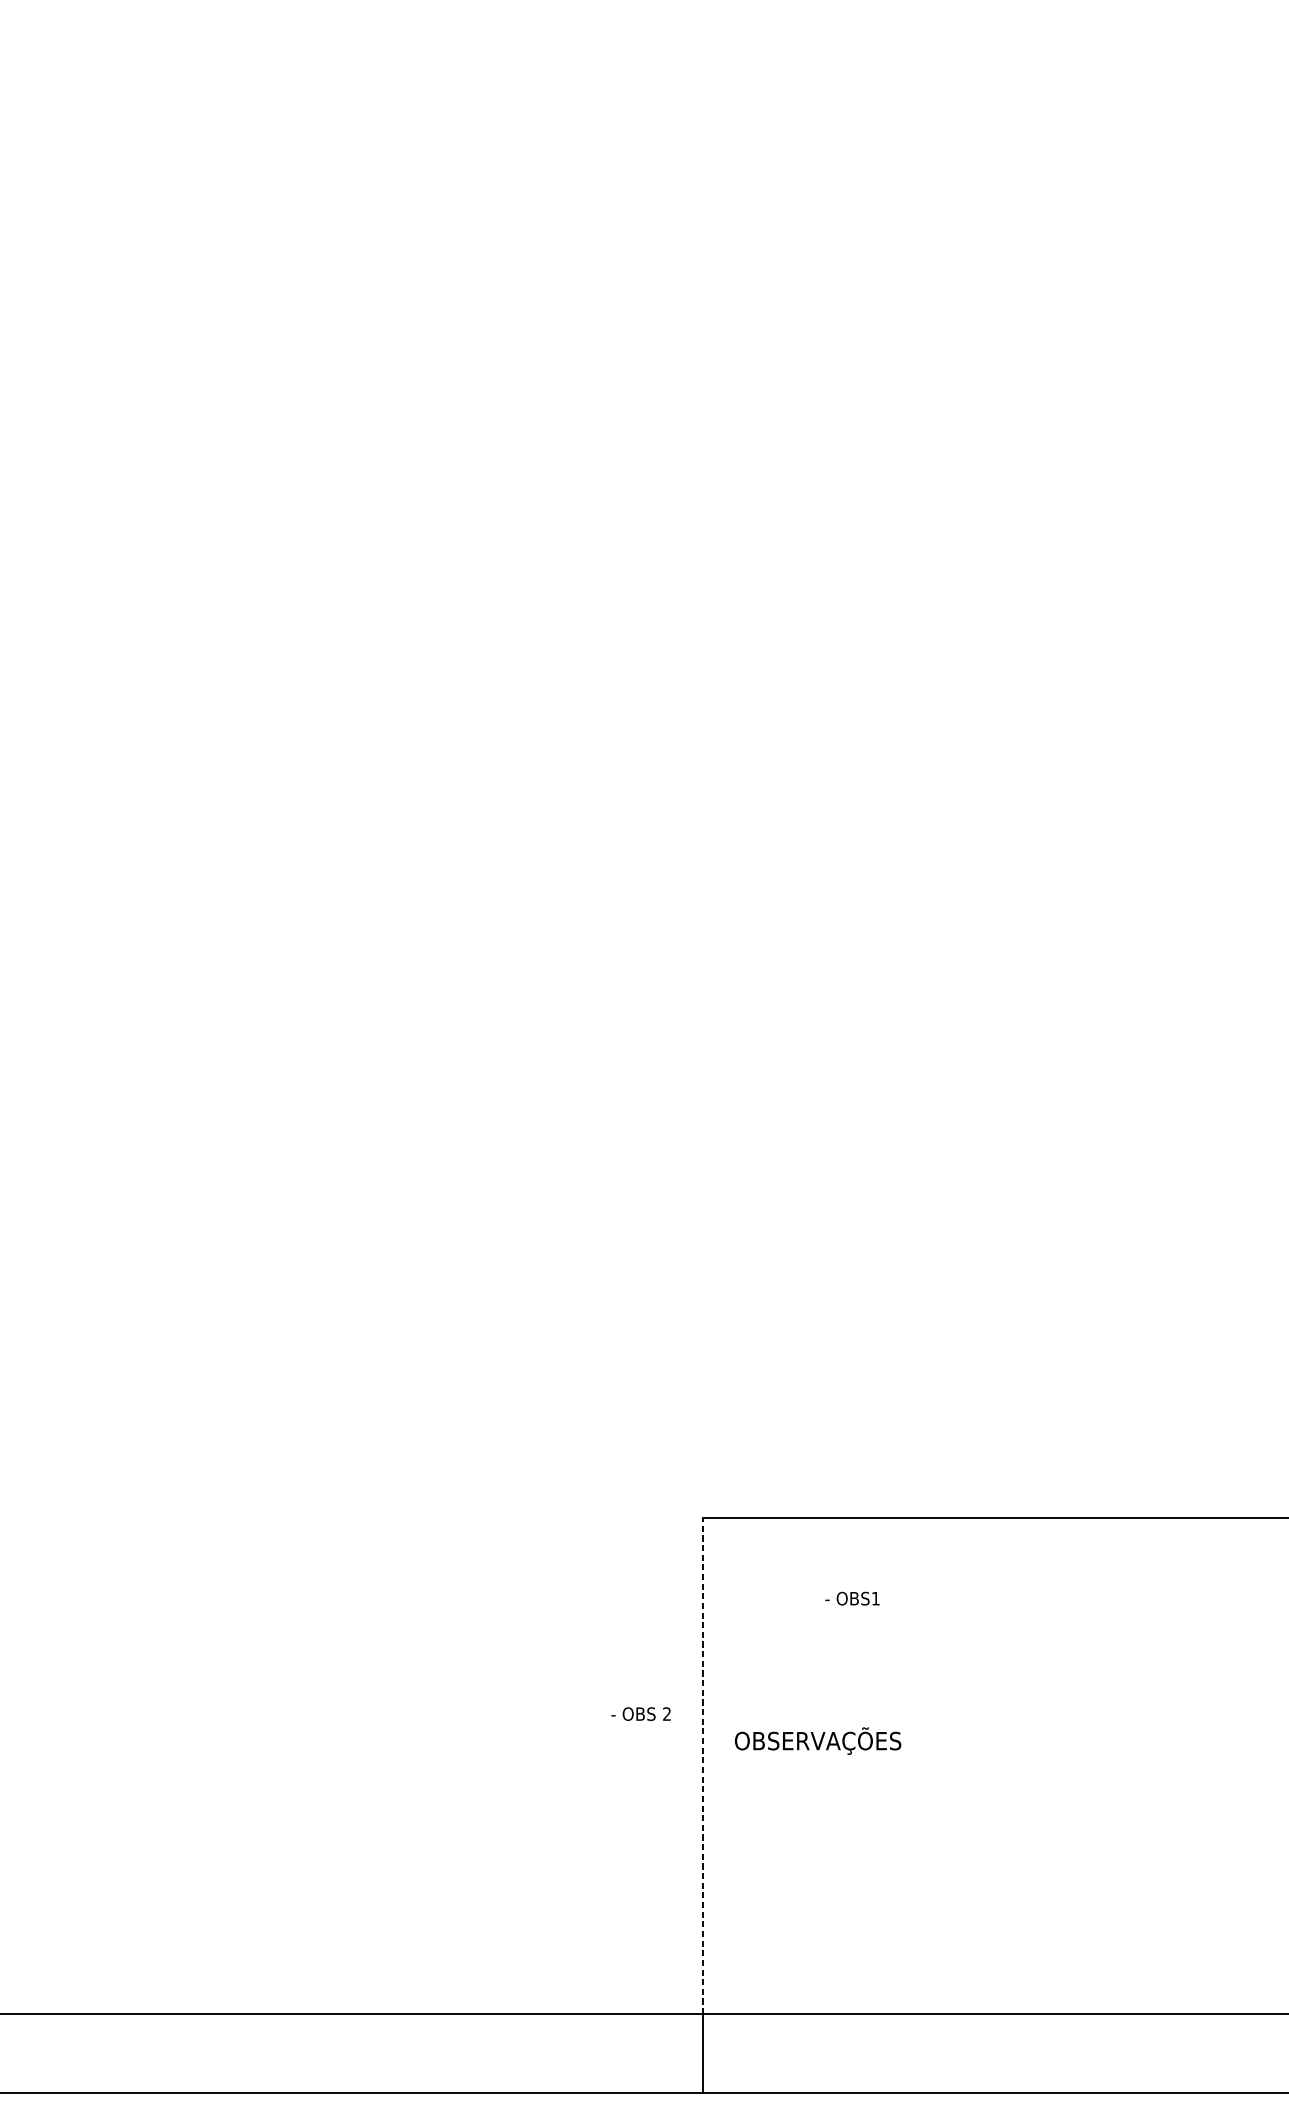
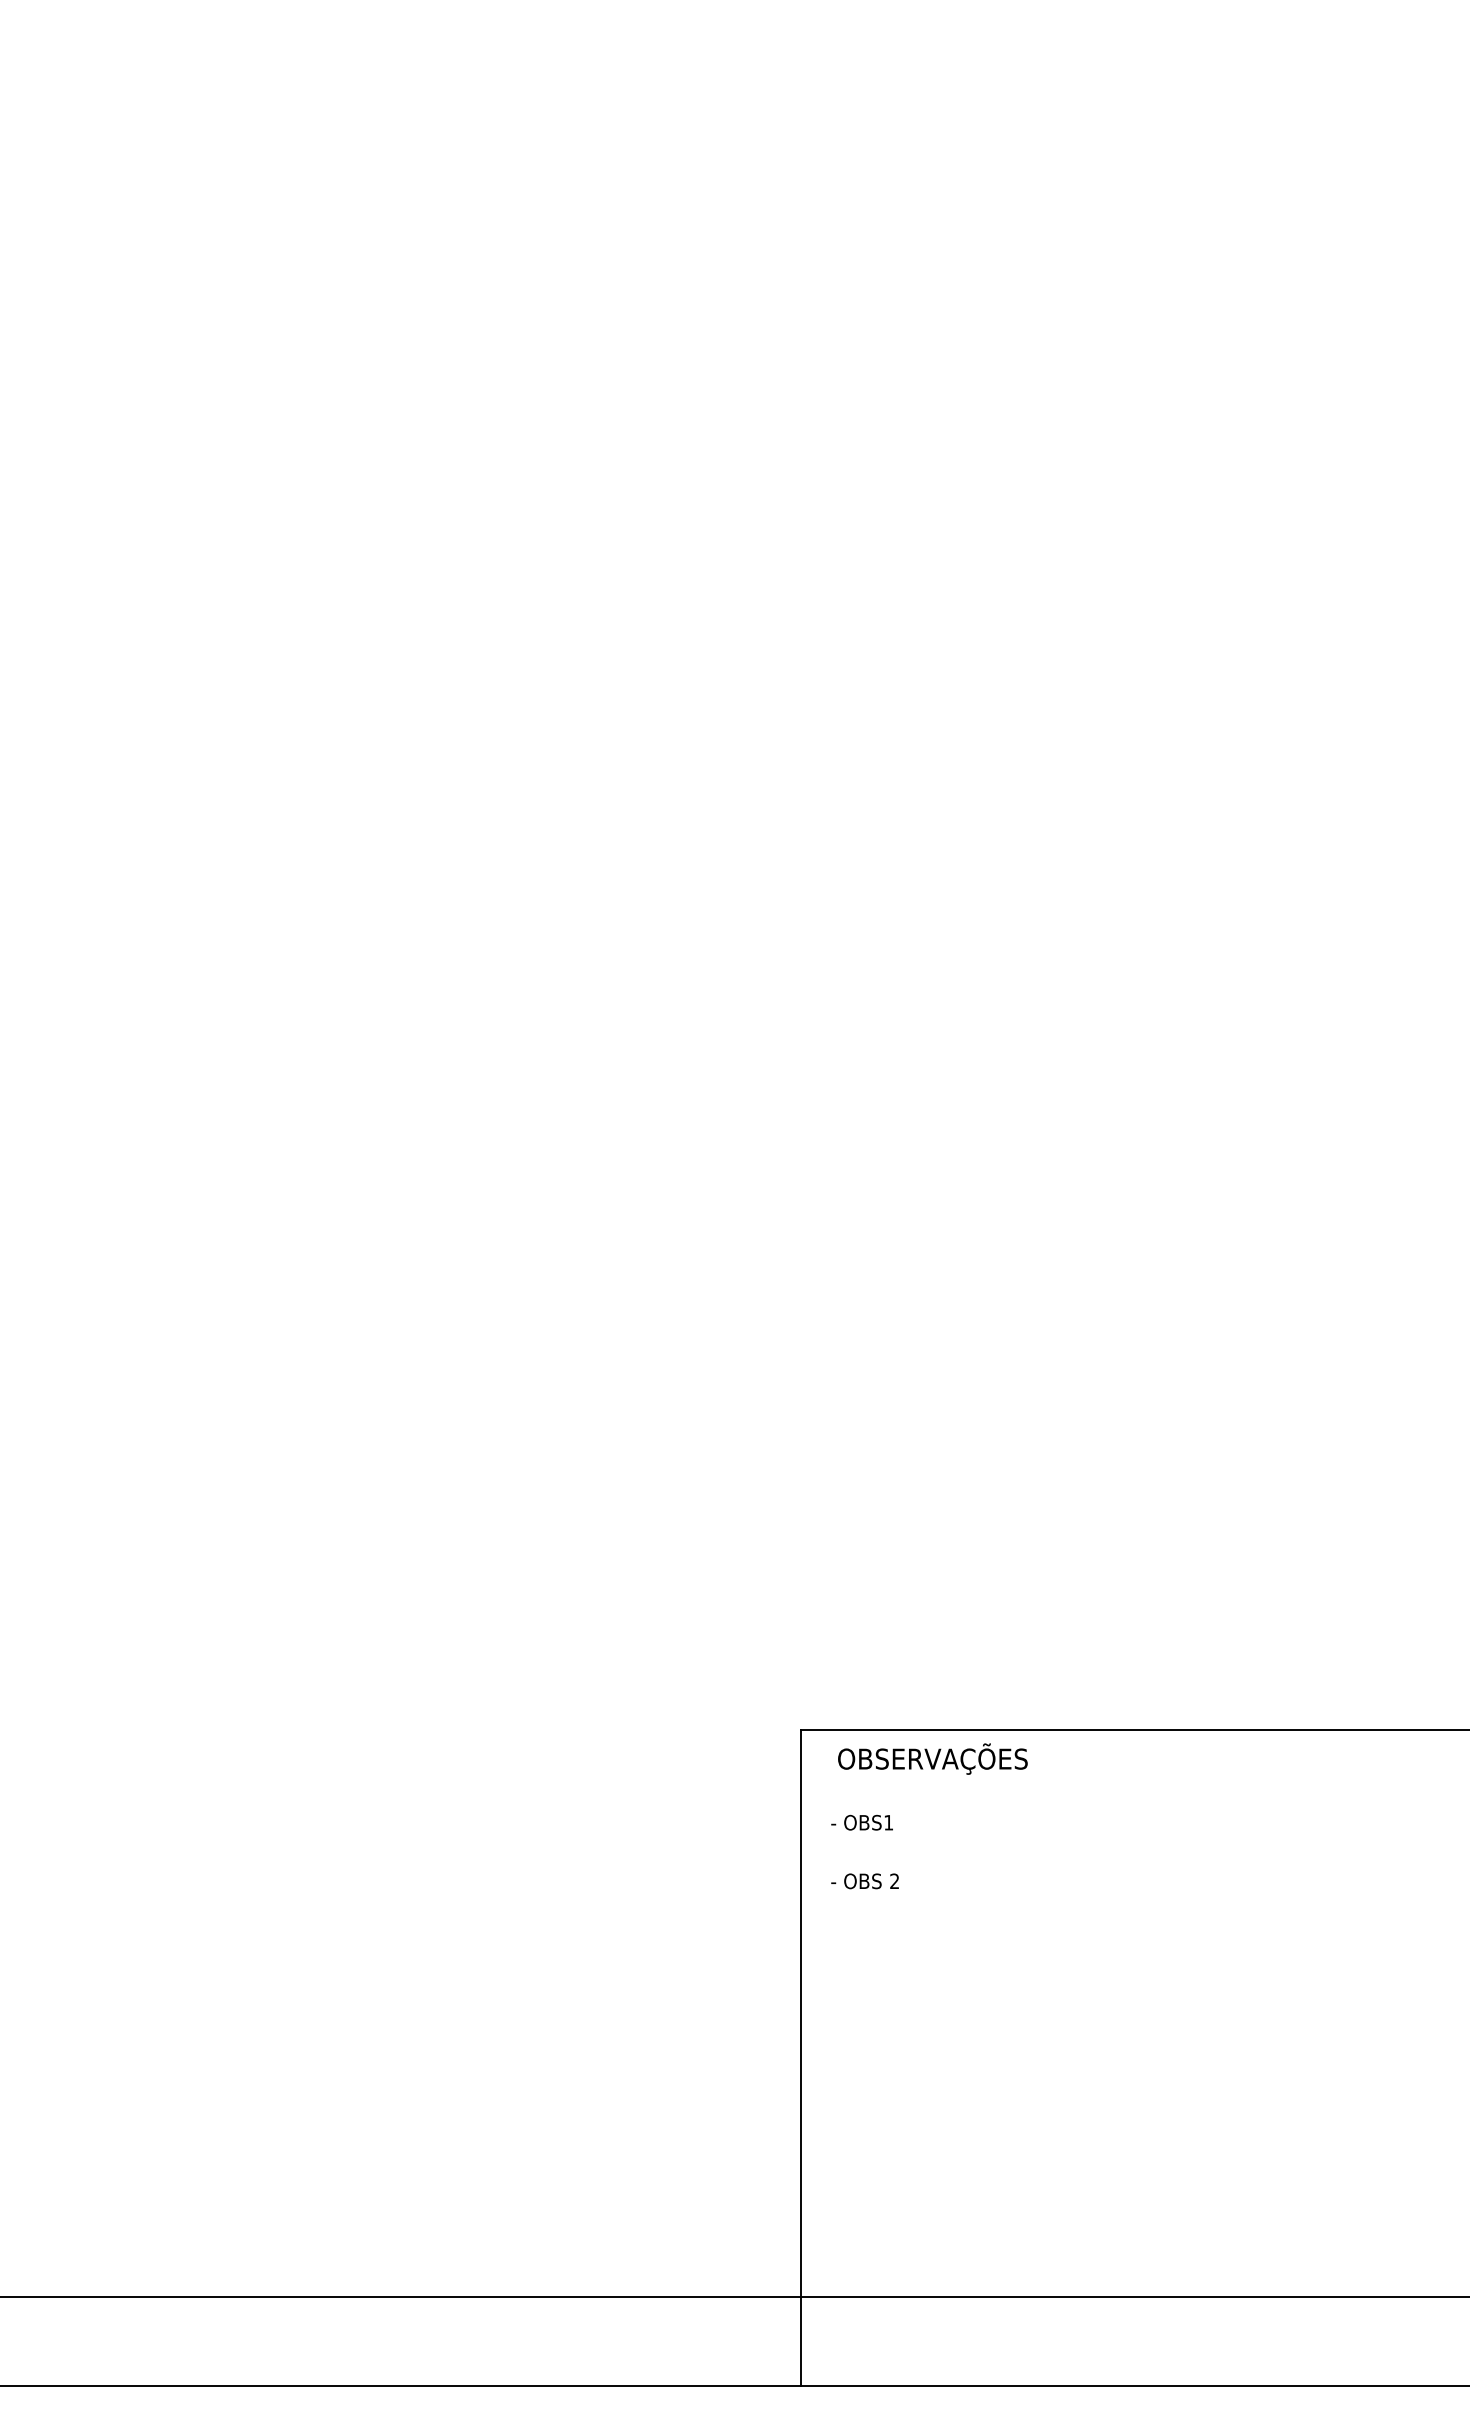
text: (851, 1598) -> (861, 1822), moved
text: (640, 1714) -> (864, 1881), moved
text: (817, 1740) -> (932, 1758), moved
line: (702, 1765) -> (801, 2012), dashed -> solid

